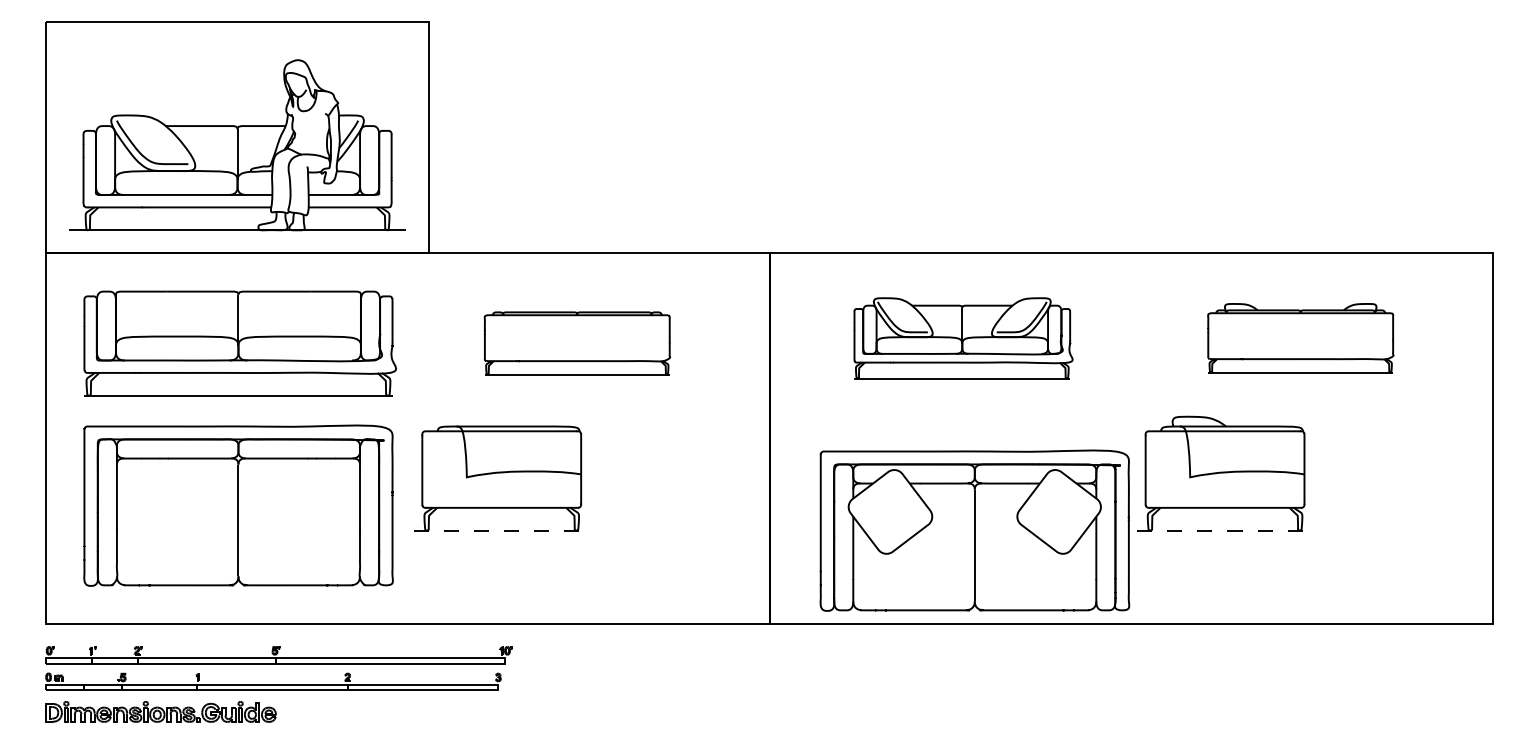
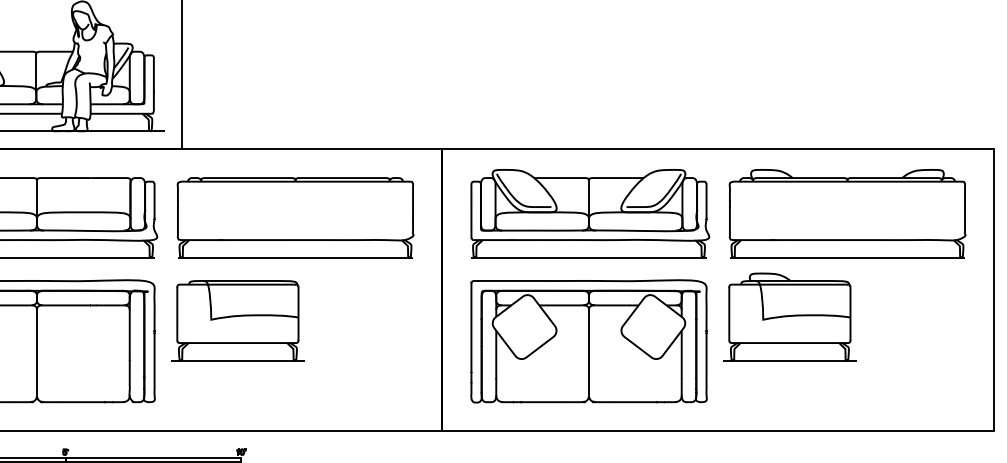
part: (963, 338) -> (590, 213), size x1.43
part: (1300, 338) -> (847, 213), size x1.67
part: (577, 343) -> (295, 217), size x1.67
line: (502, 530) -> (238, 360), dashed -> solid
part: (974, 530) -> (588, 341), moved
line: (1225, 530) -> (790, 360), dashed -> solid

